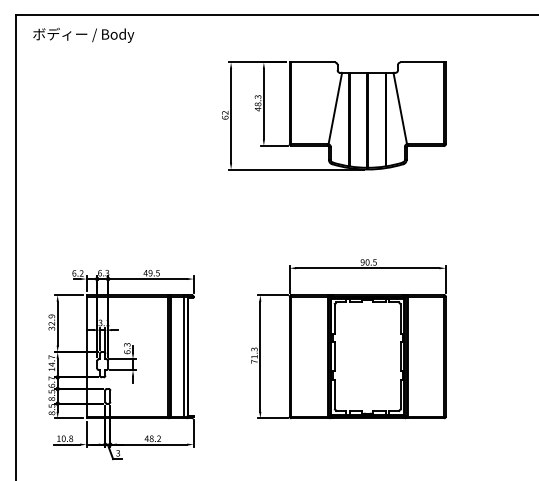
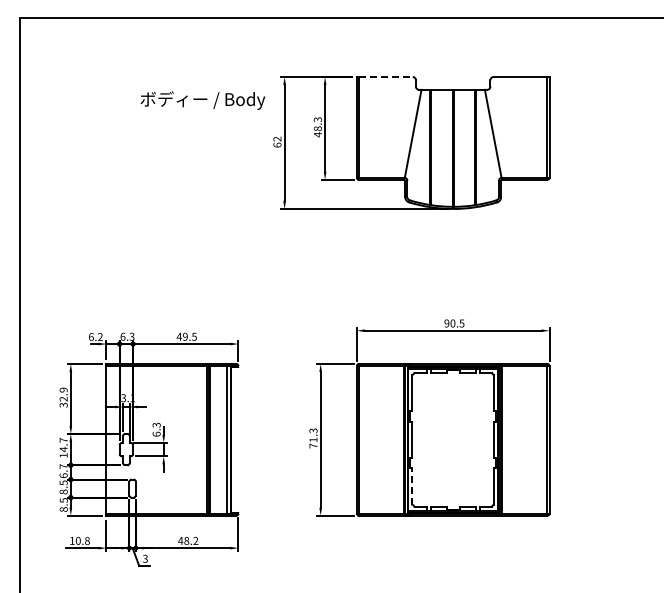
text: (83, 35) -> (202, 100), moved
line: (312, 62) -> (385, 77), solid -> dashed
line: (334, 394) -> (412, 486), solid -> dashed

